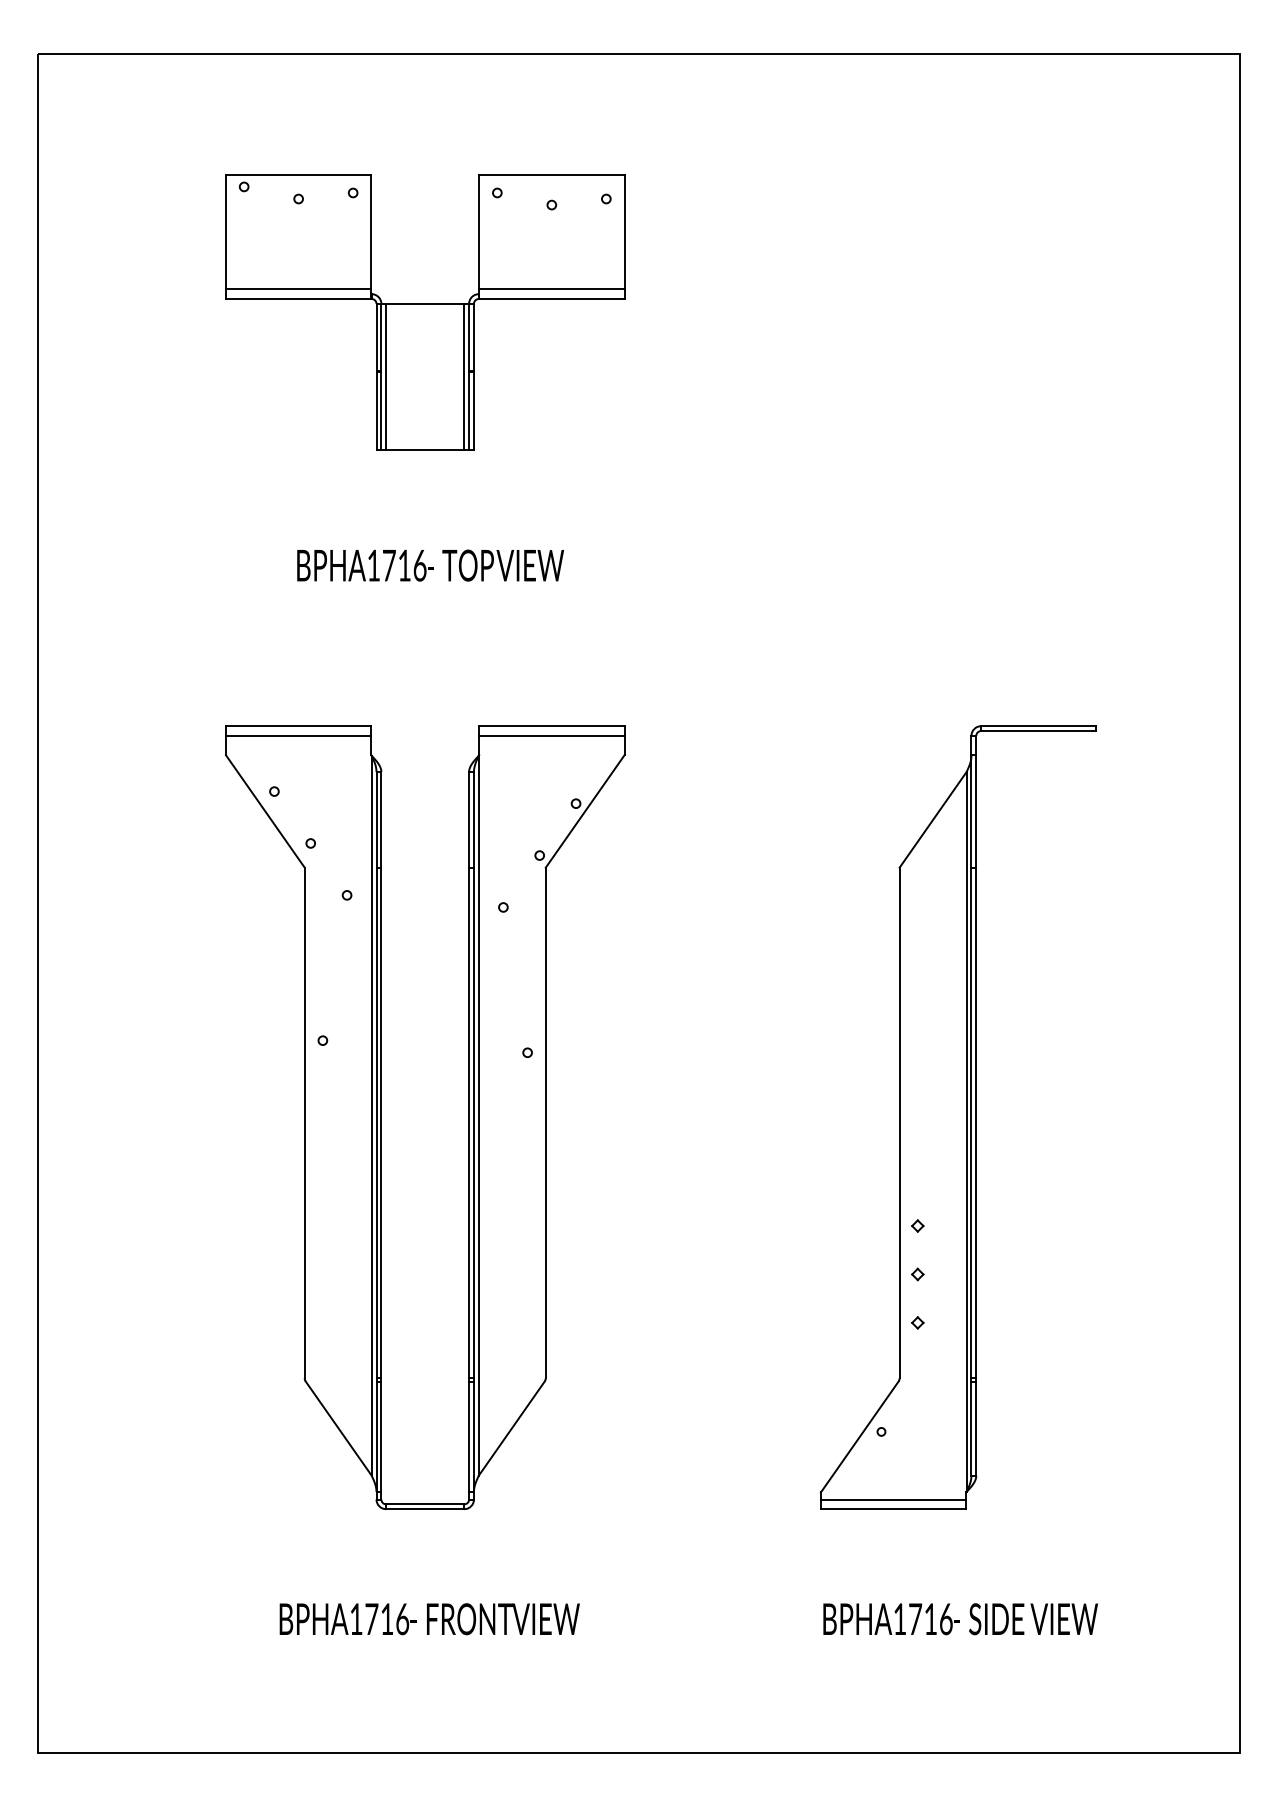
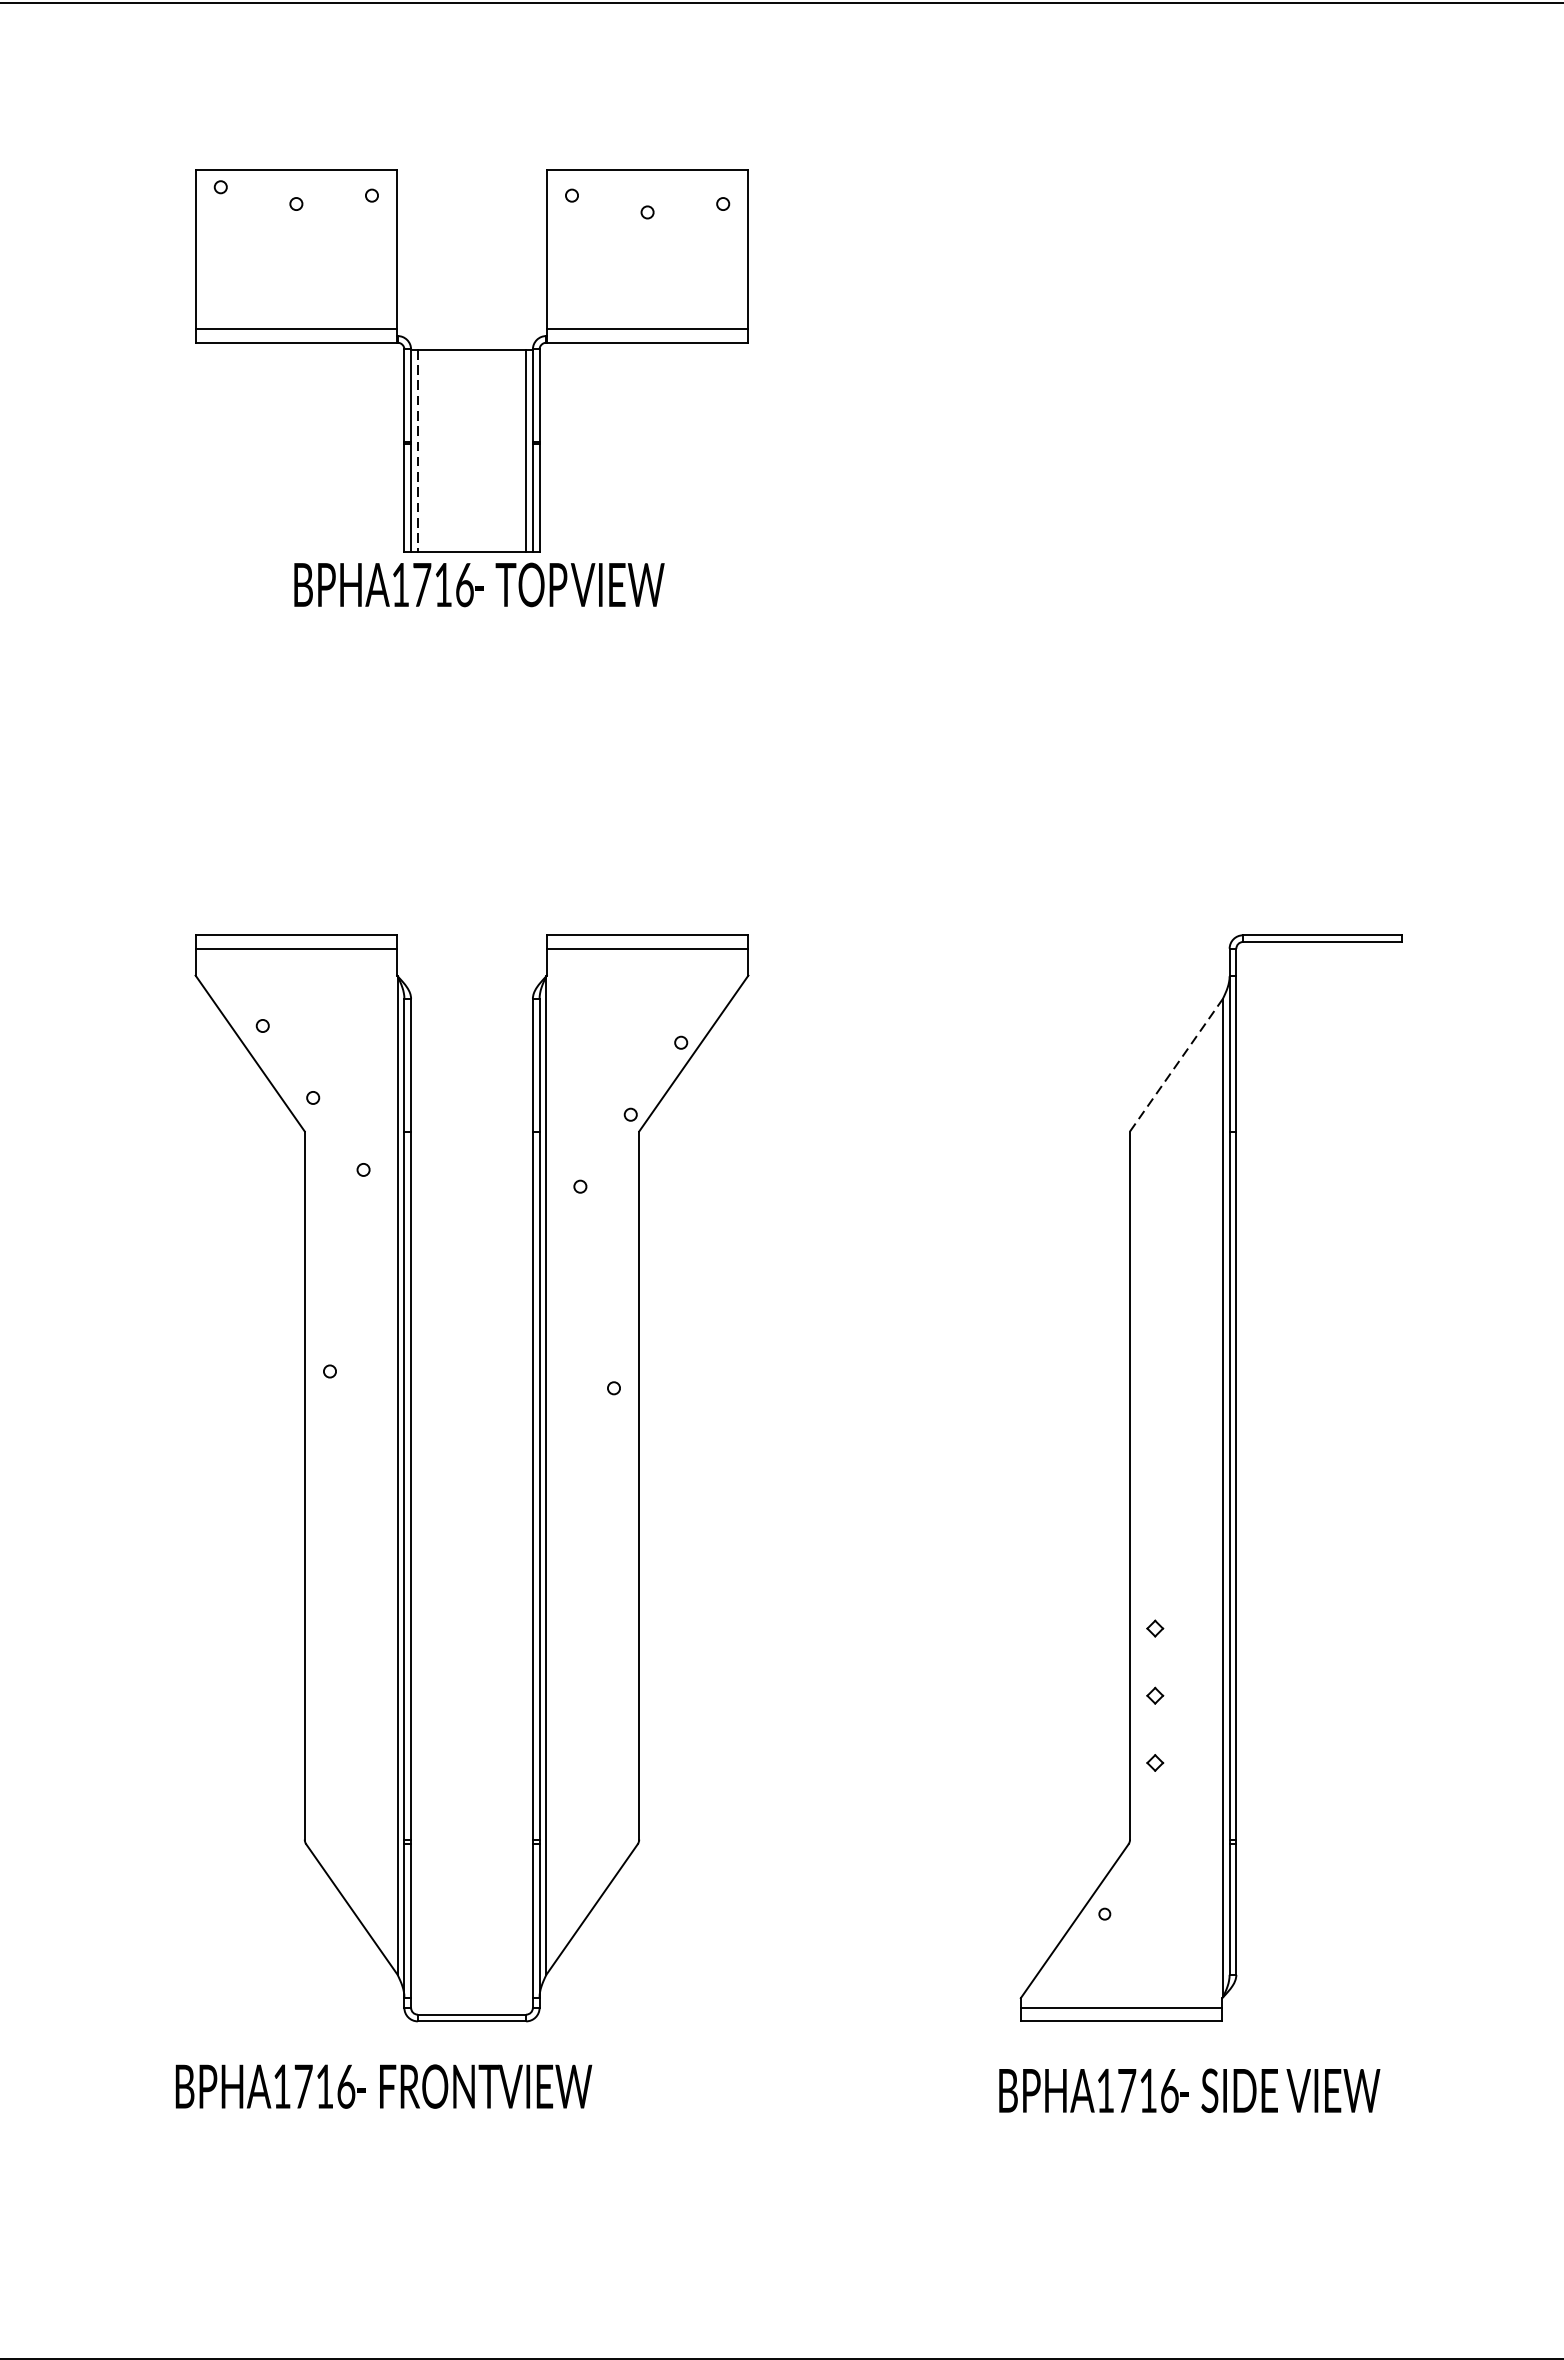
line: (386, 376) -> (418, 450), solid -> dashed
text: (430, 565) -> (479, 584), moved
line: (933, 819) -> (1176, 1064), solid -> dashed
text: (429, 1619) -> (383, 2086), moved
text: (960, 1619) -> (1189, 2091), moved

